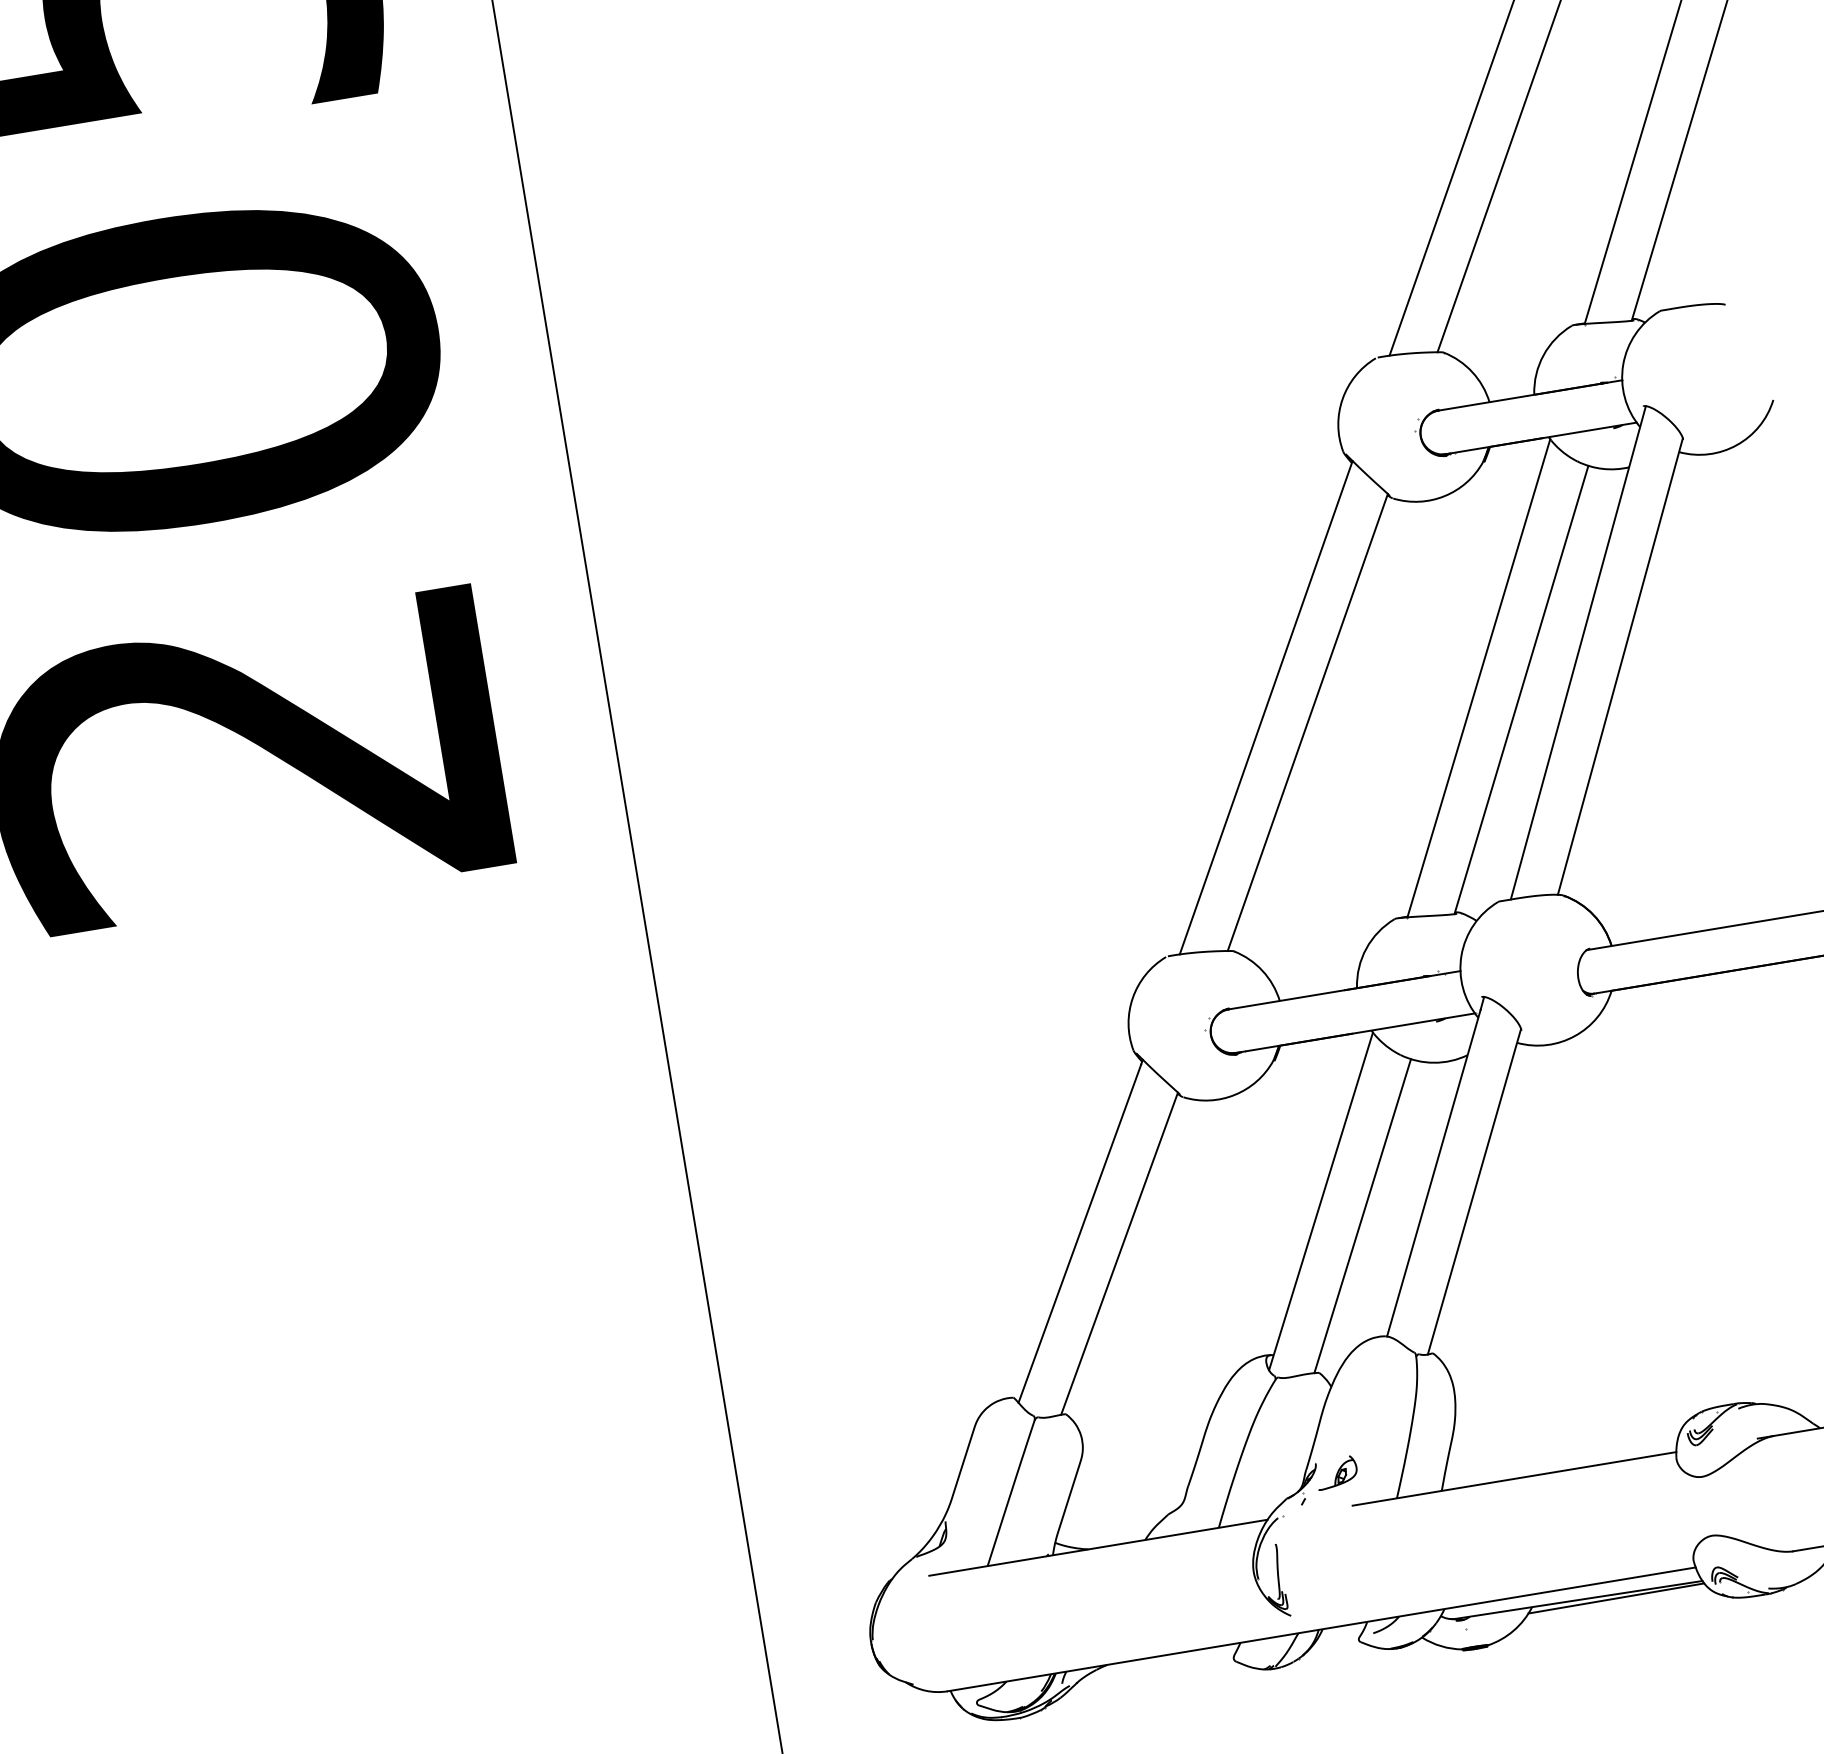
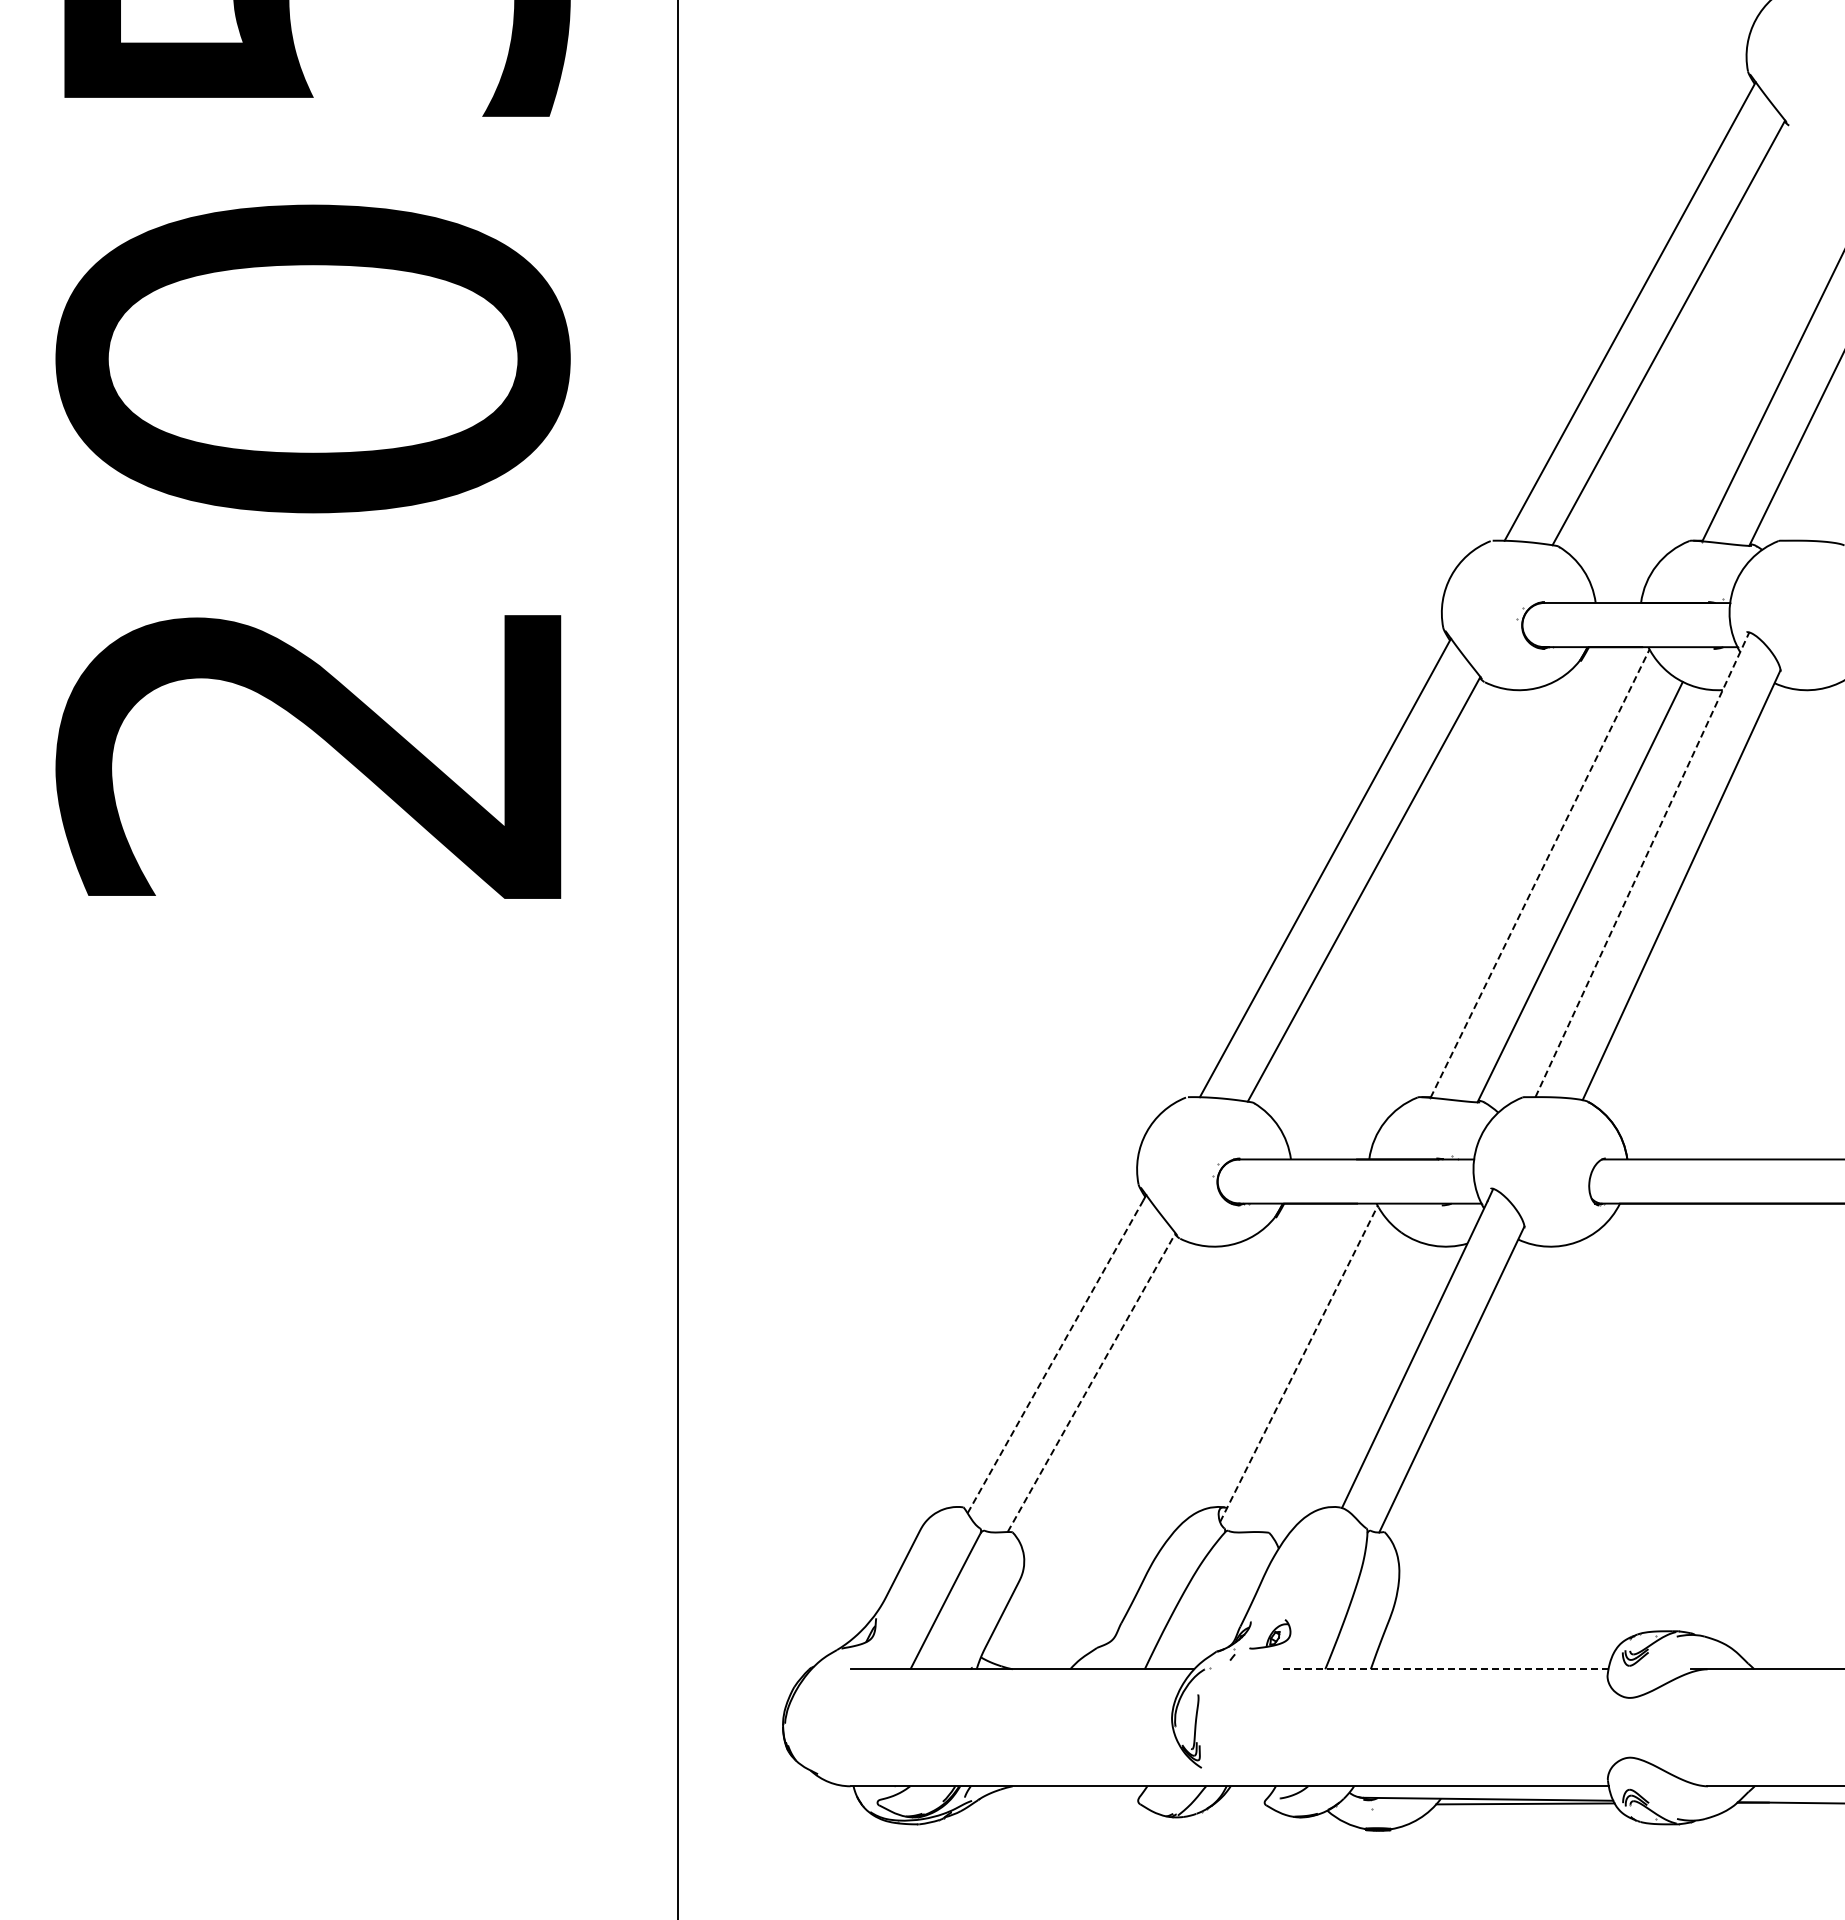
line: (1578, 652) -> (1642, 864), solid -> dashed
line: (1479, 678) -> (1540, 873), solid -> dashed
line: (1320, 1202) -> (1298, 1364), solid -> dashed
line: (1362, 1216) -> (1337, 1385), removed
line: (1079, 1233) -> (1055, 1356), solid -> dashed
line: (1119, 1253) -> (1091, 1382), solid -> dashed
line: (1513, 1479) -> (1443, 1669), solid -> dashed

